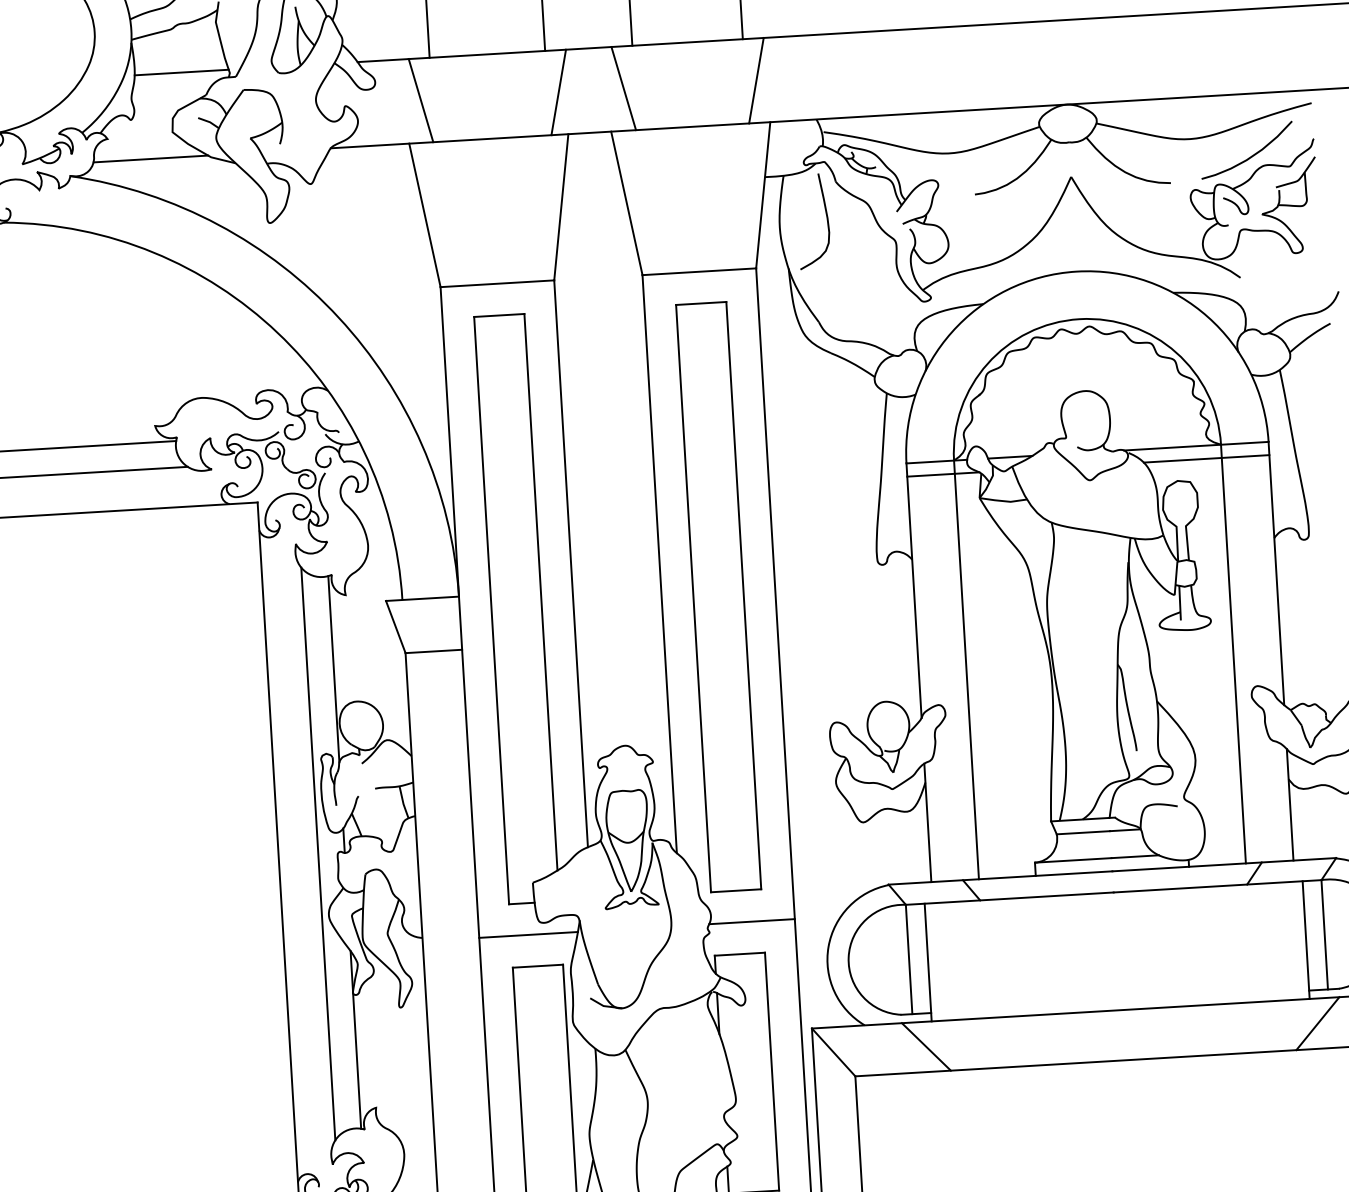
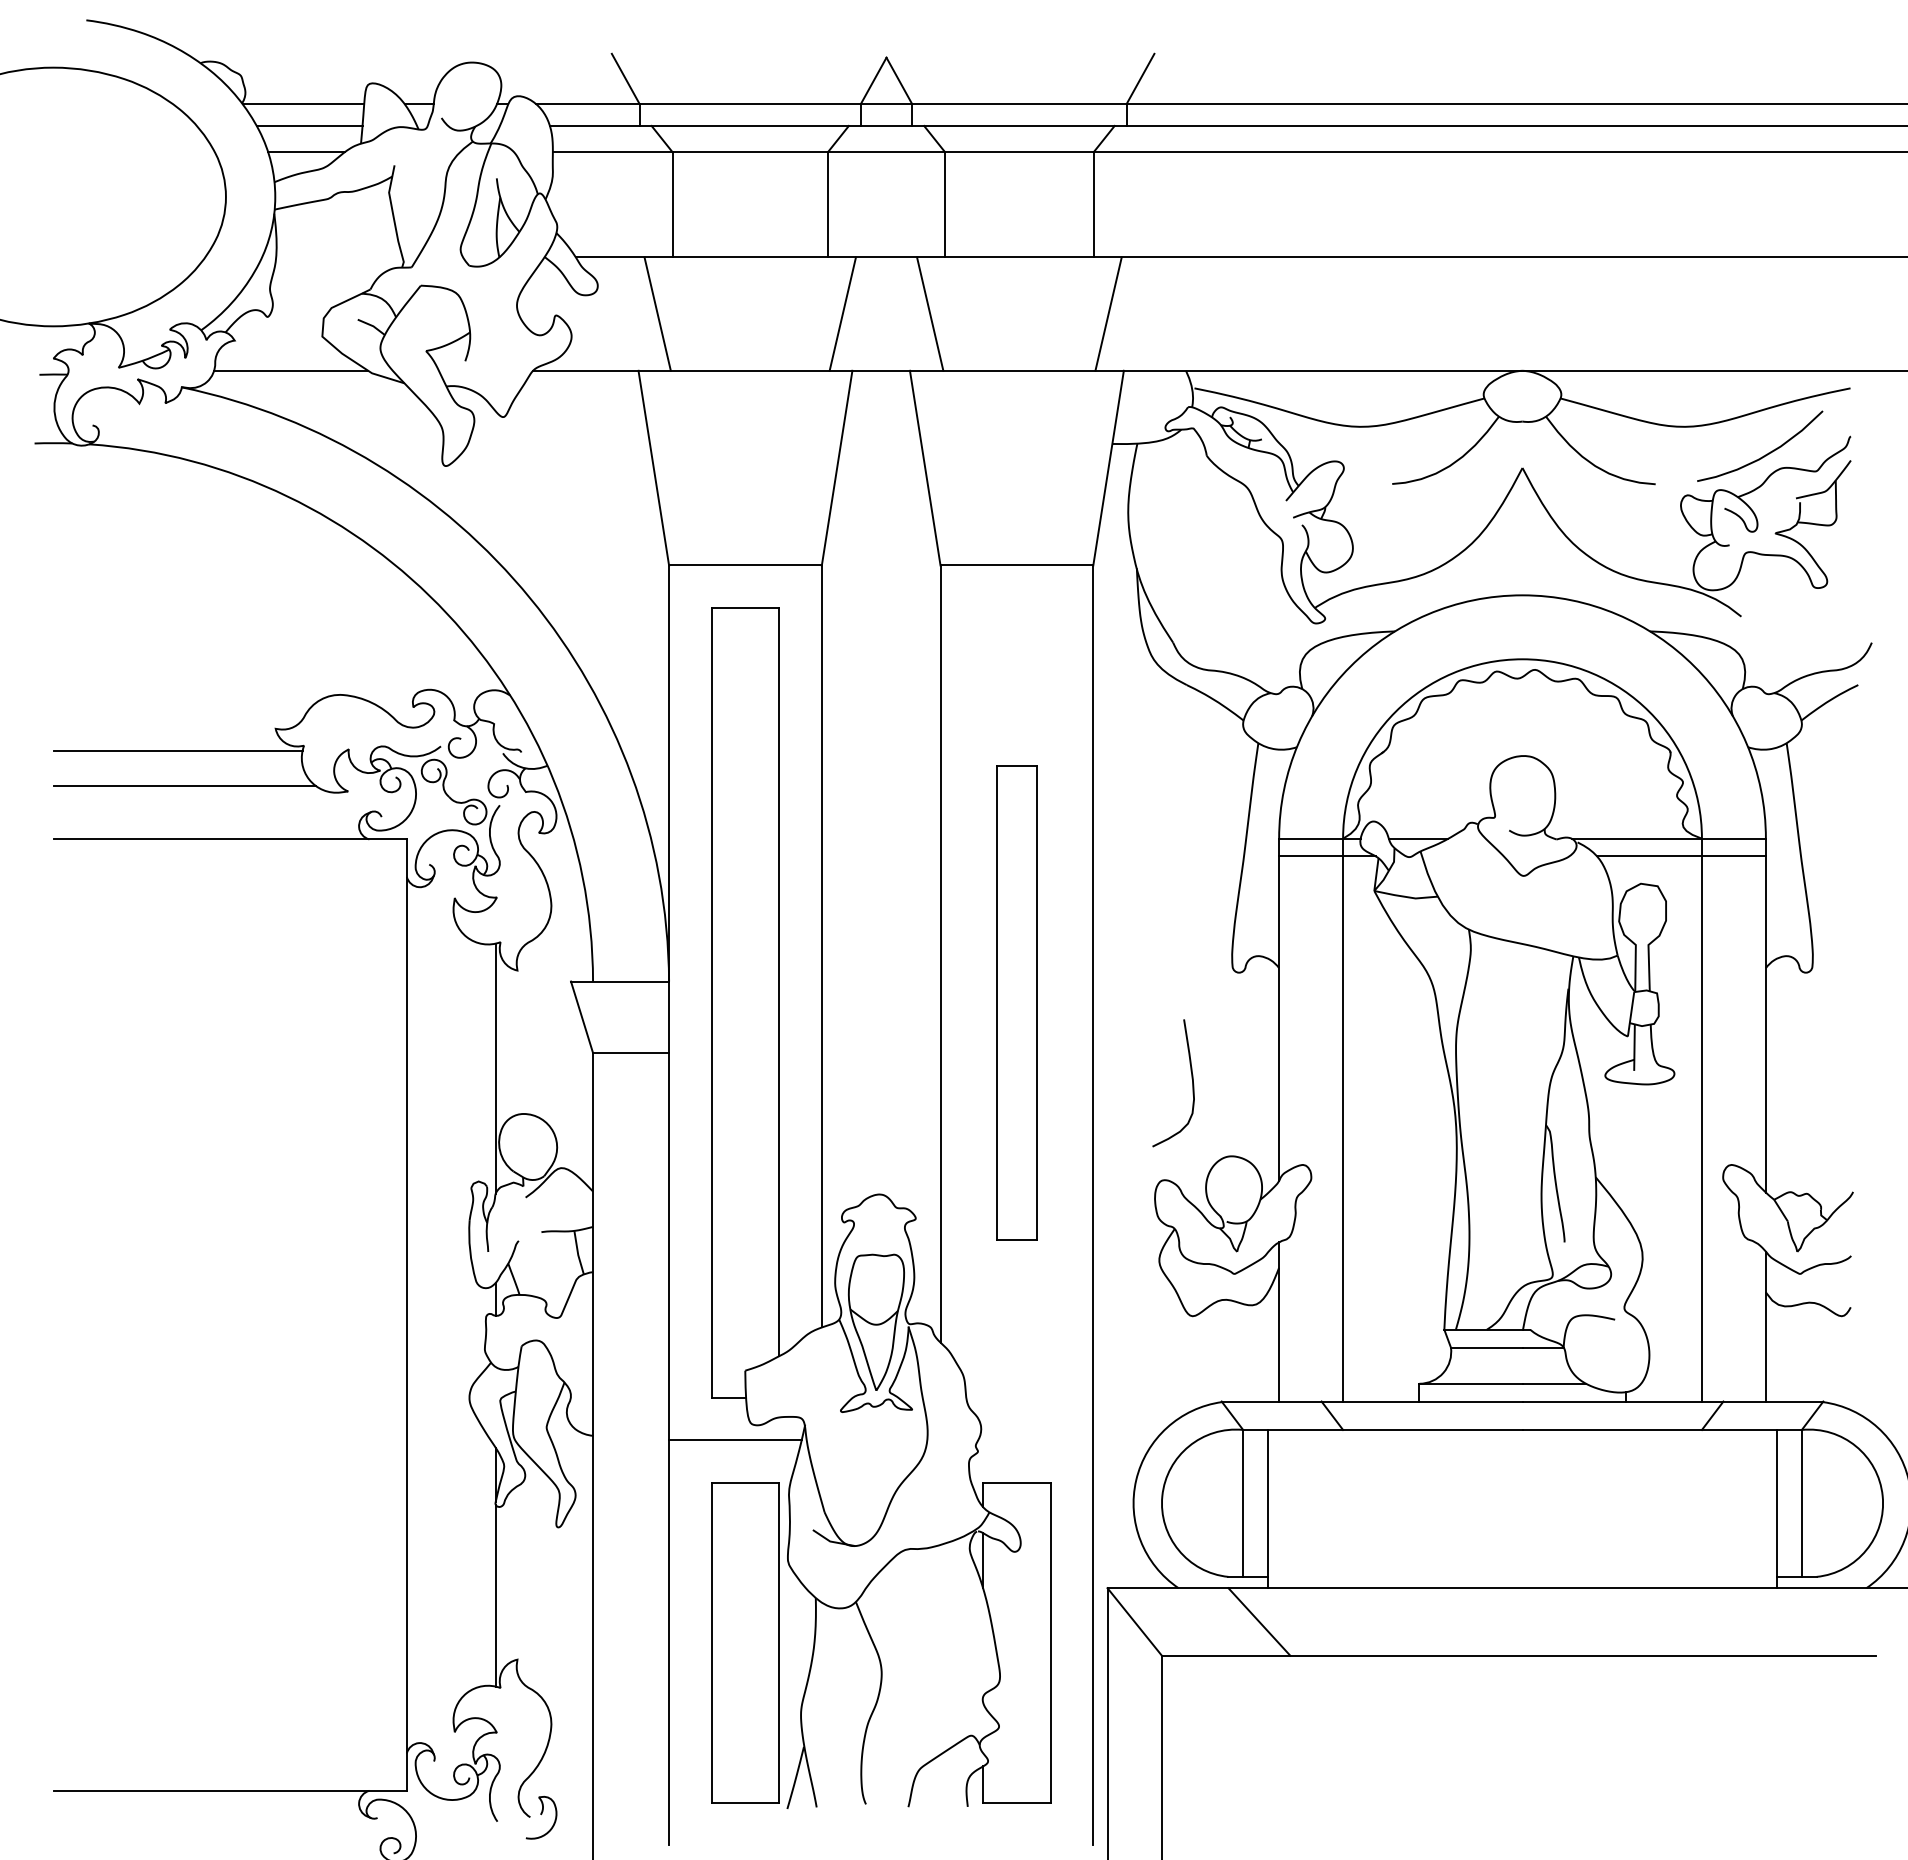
line: (181, 72) -> (339, 257), removed
curve: (826, 217) -> (1191, 1078), moved
part: (718, 596) -> (1016, 1002), size x0.6
line: (318, 854) -> (460, 1315), removed
line: (751, 921) -> (1035, 1440), removed
line: (1317, 1023) -> (1785, 1621), removed

